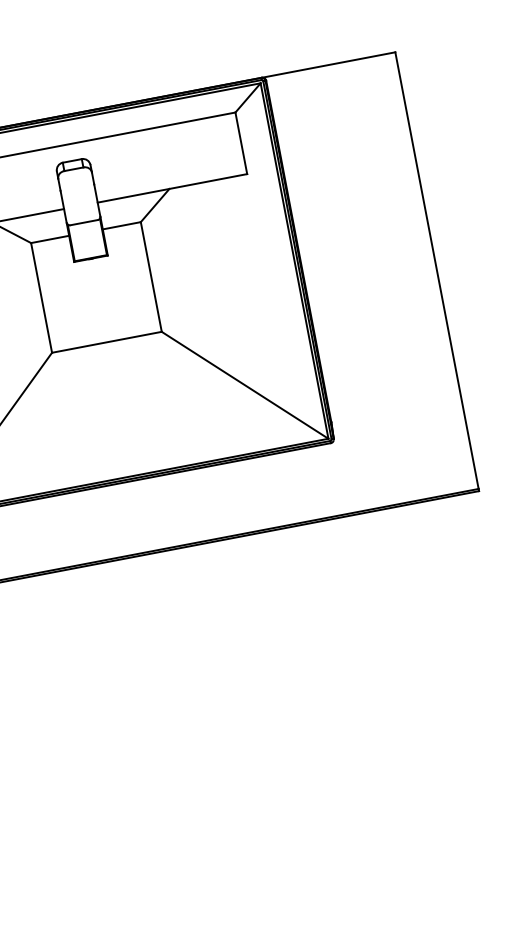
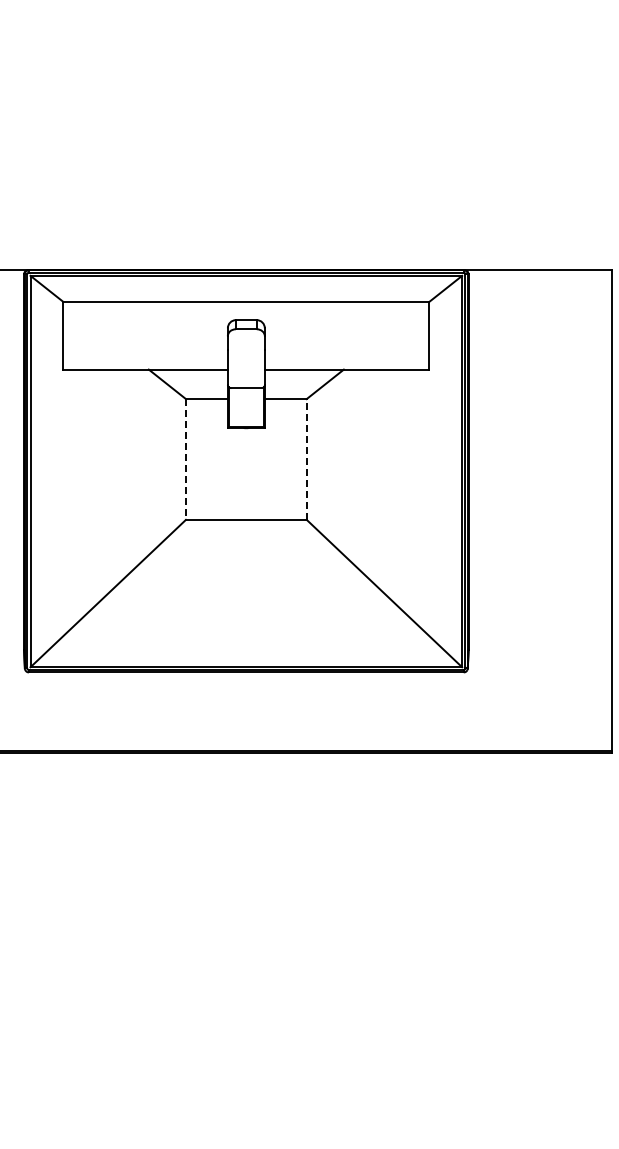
line: (150, 276) -> (306, 458), solid -> dashed
line: (41, 298) -> (185, 459), solid -> dashed

